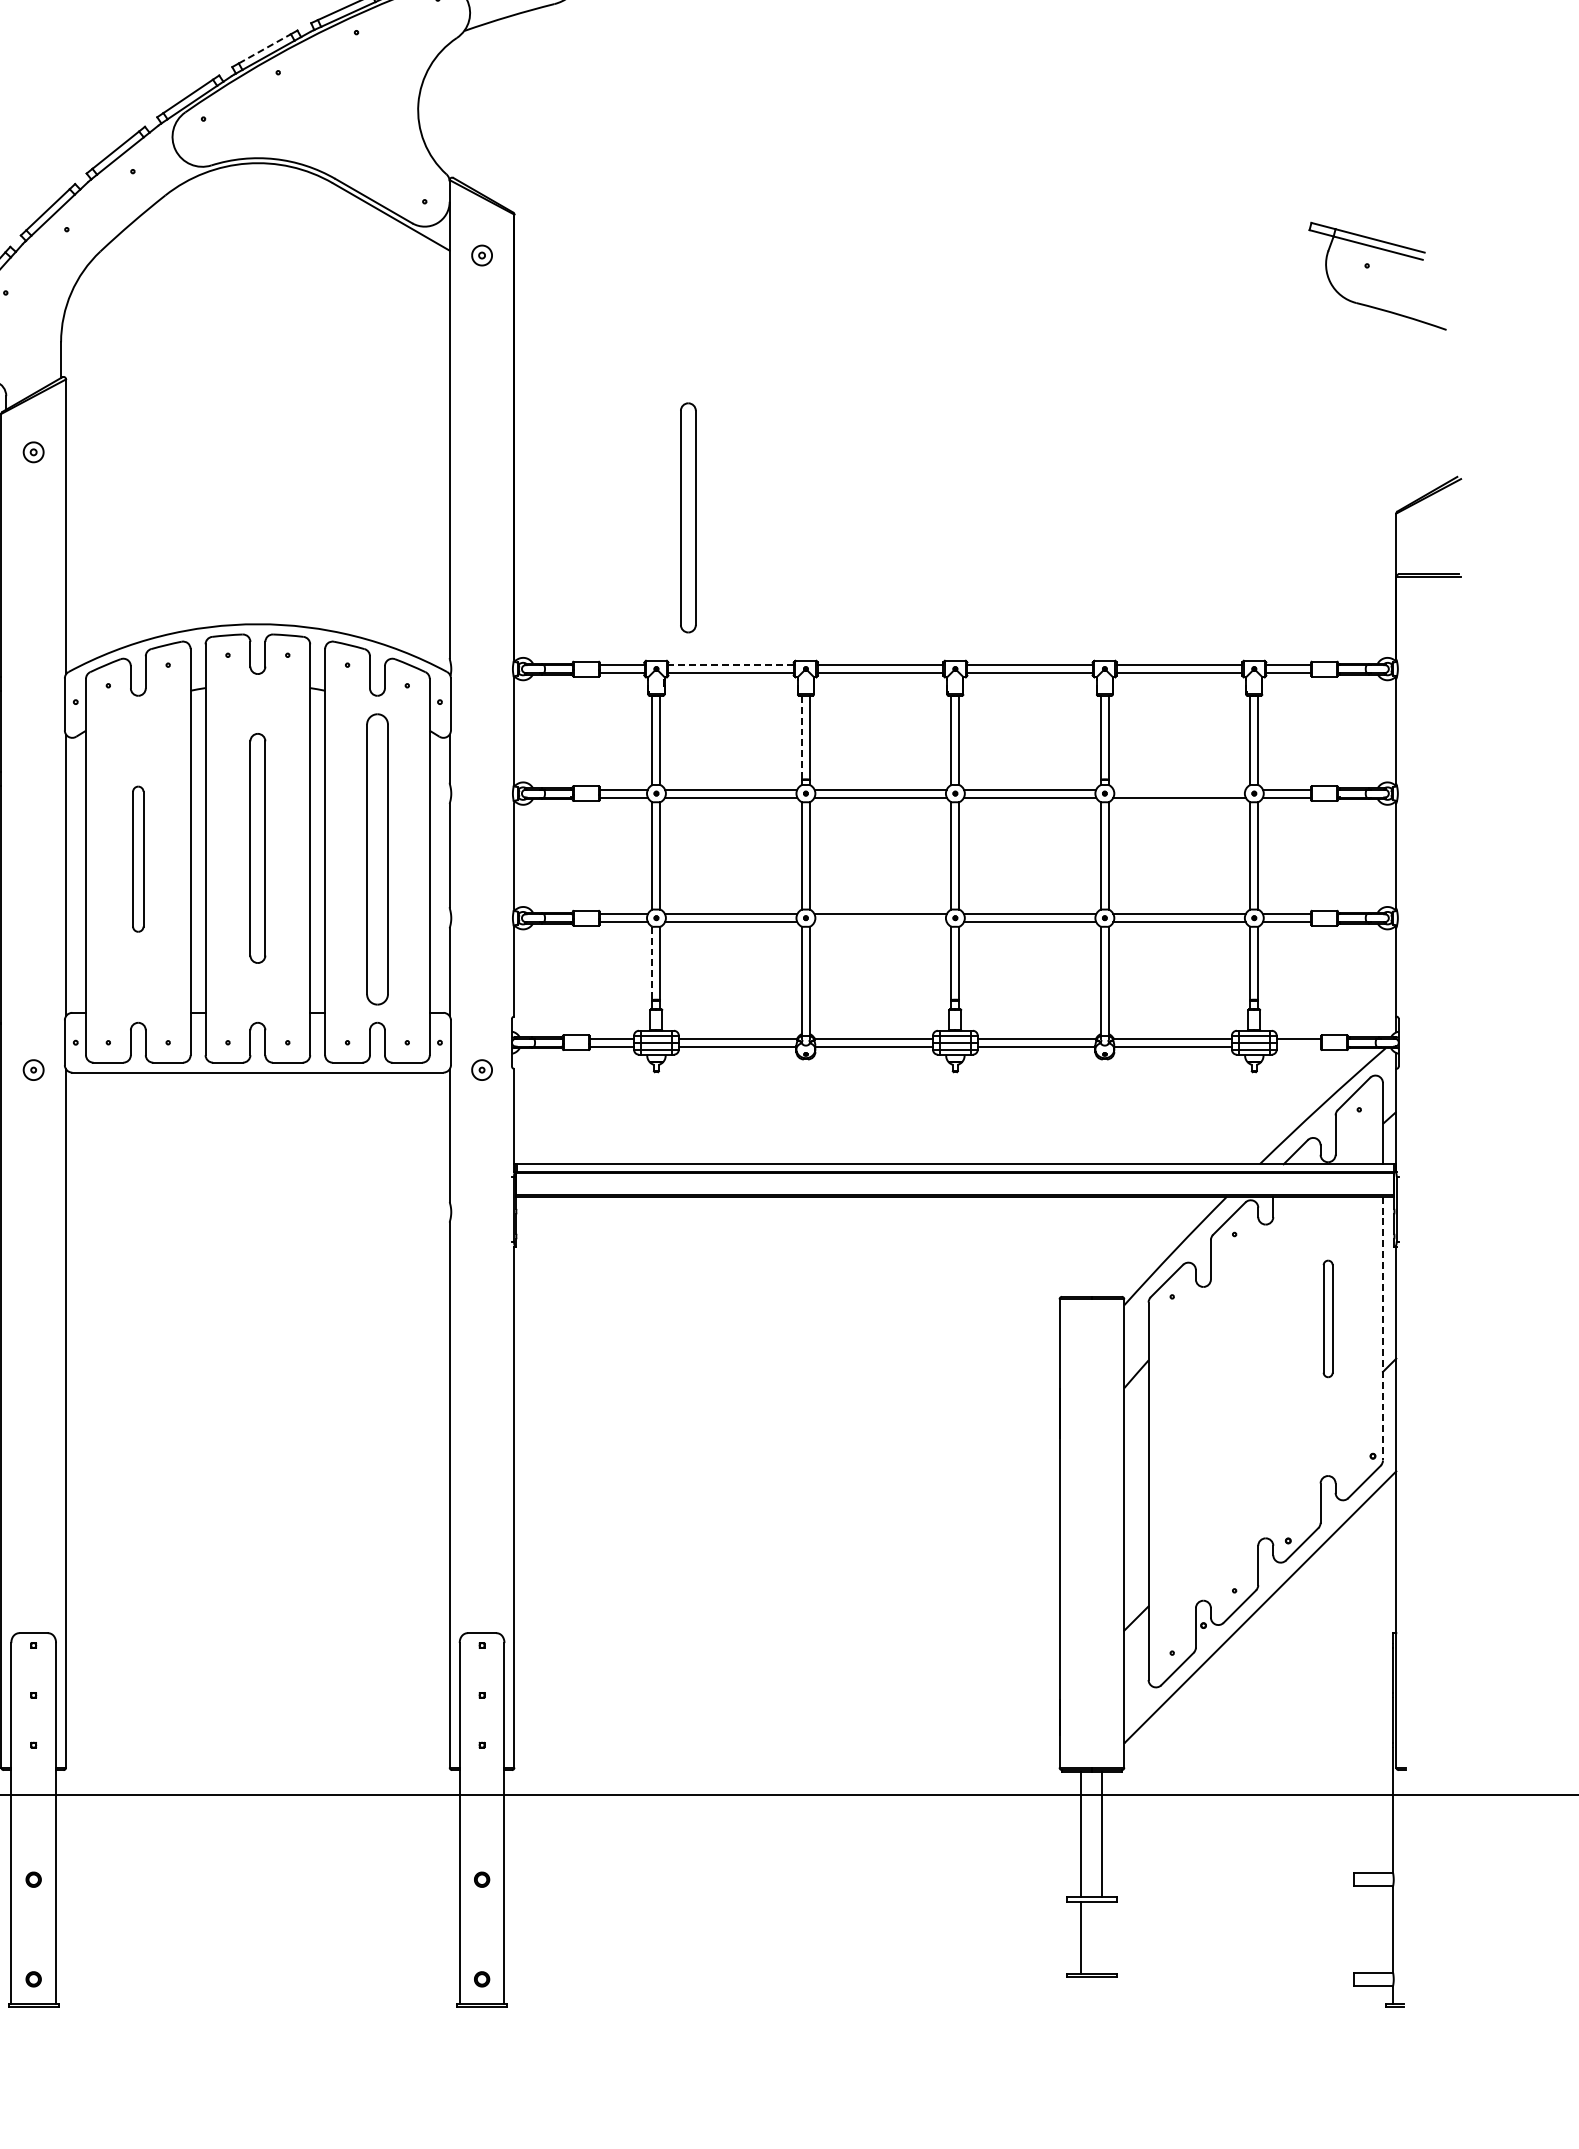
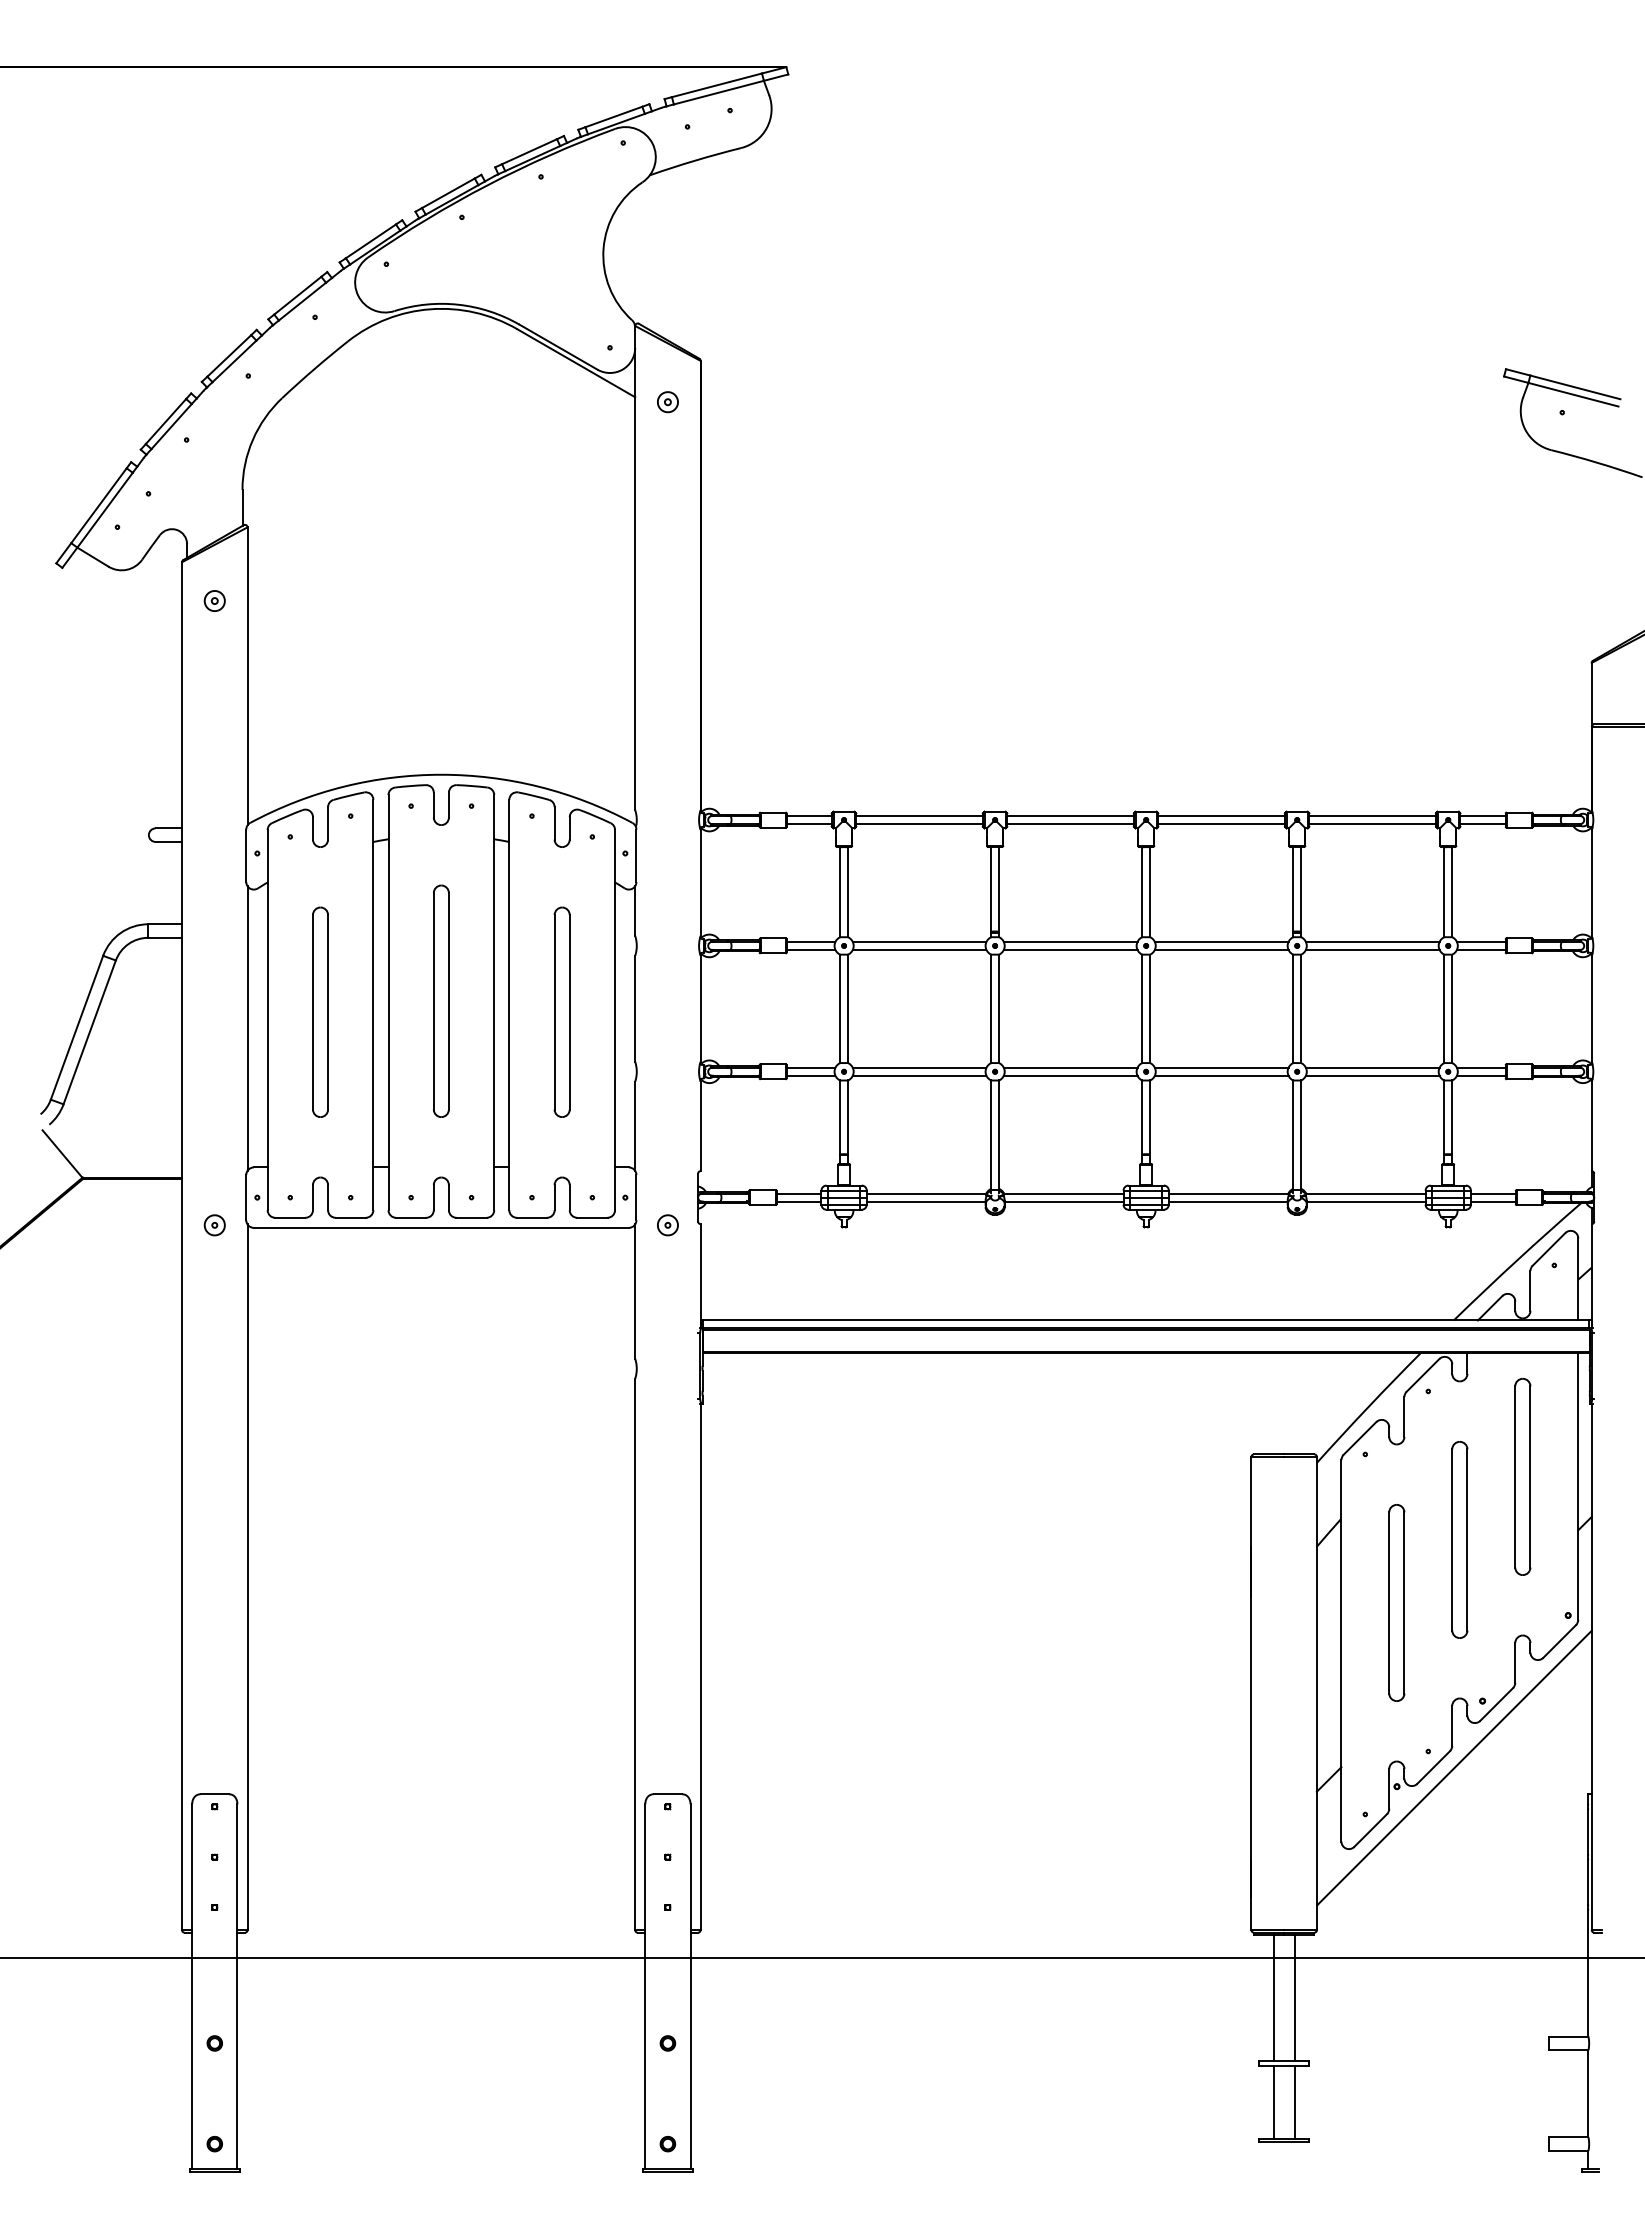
line: (264, 49) -> (448, 193), dashed -> solid
part: (688, 517) -> (876, 666), removed
line: (731, 665) -> (919, 816), dashed -> solid
line: (802, 737) -> (991, 889), dashed -> solid
line: (1179, 789) -> (1372, 941), added
part: (138, 858) -> (320, 1011), size x1.43
part: (376, 858) -> (561, 1011), size x0.71
line: (880, 921) -> (1070, 1075), added
line: (652, 963) -> (840, 1117), dashed -> solid
line: (1298, 1046) -> (1492, 1201), added
part: (1327, 1318) -> (1522, 1476), size x1.67
line: (1383, 1329) -> (1578, 1487), dashed -> solid
part: (1265, 1381) -> (1459, 1539), added
part: (1203, 1443) -> (1396, 1602), added
line: (1102, 1938) -> (1294, 2102), added

